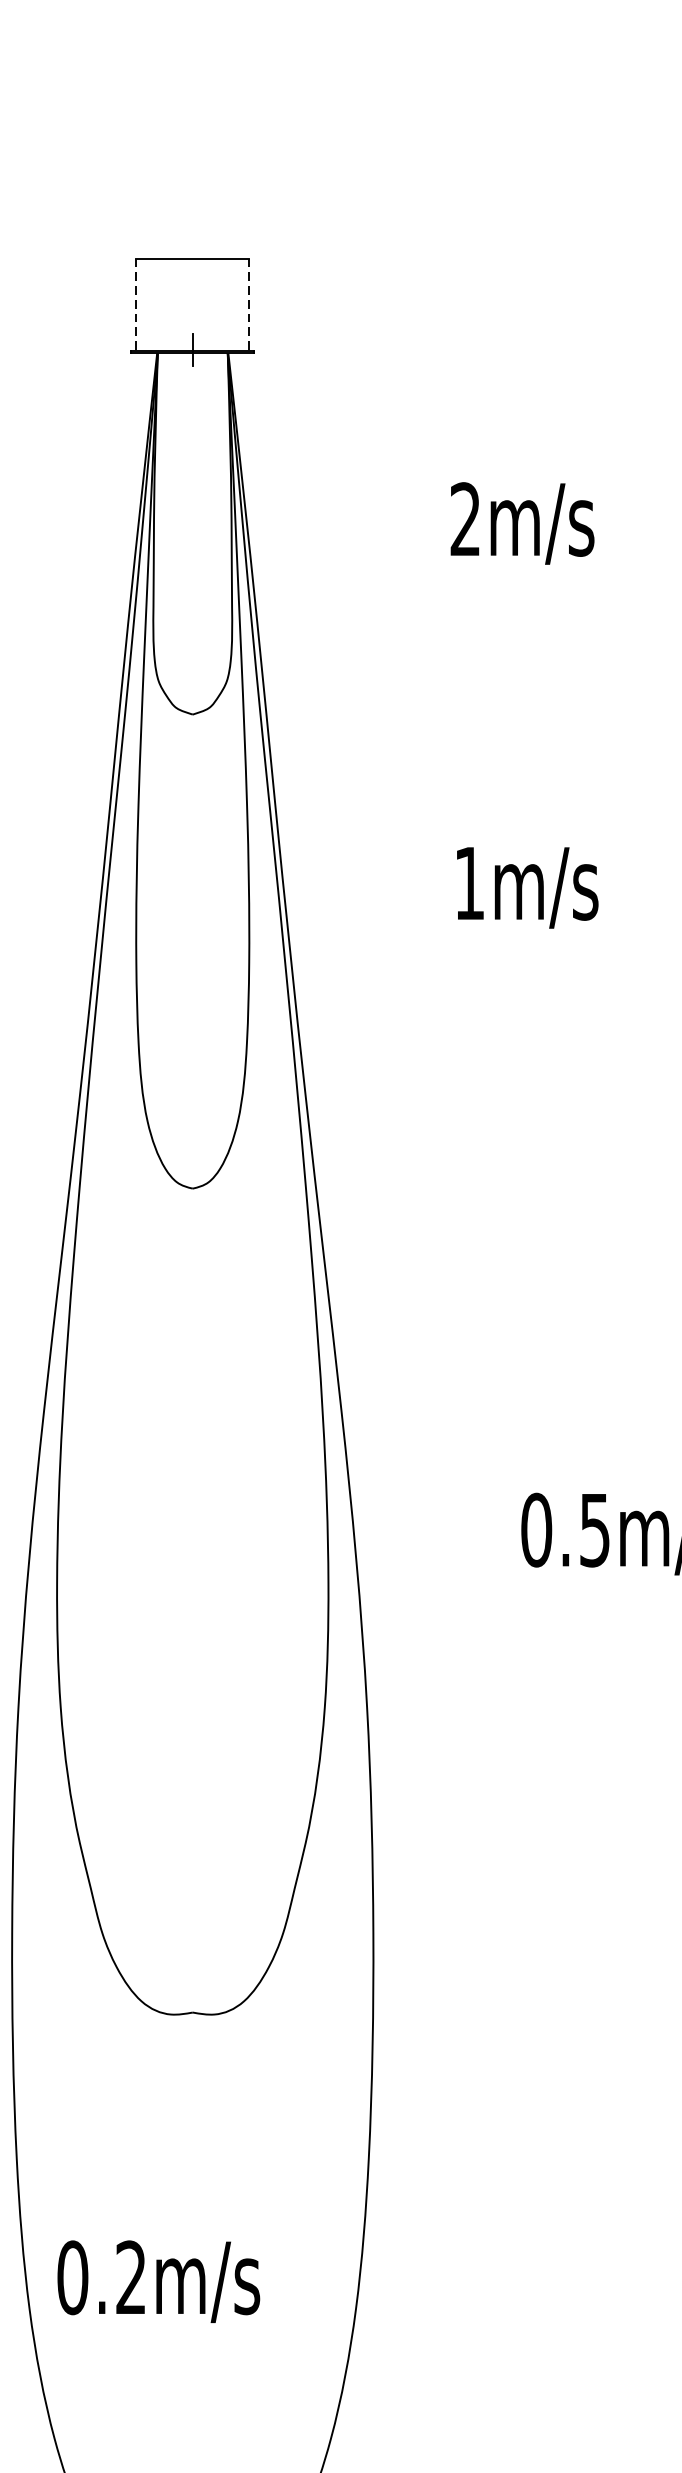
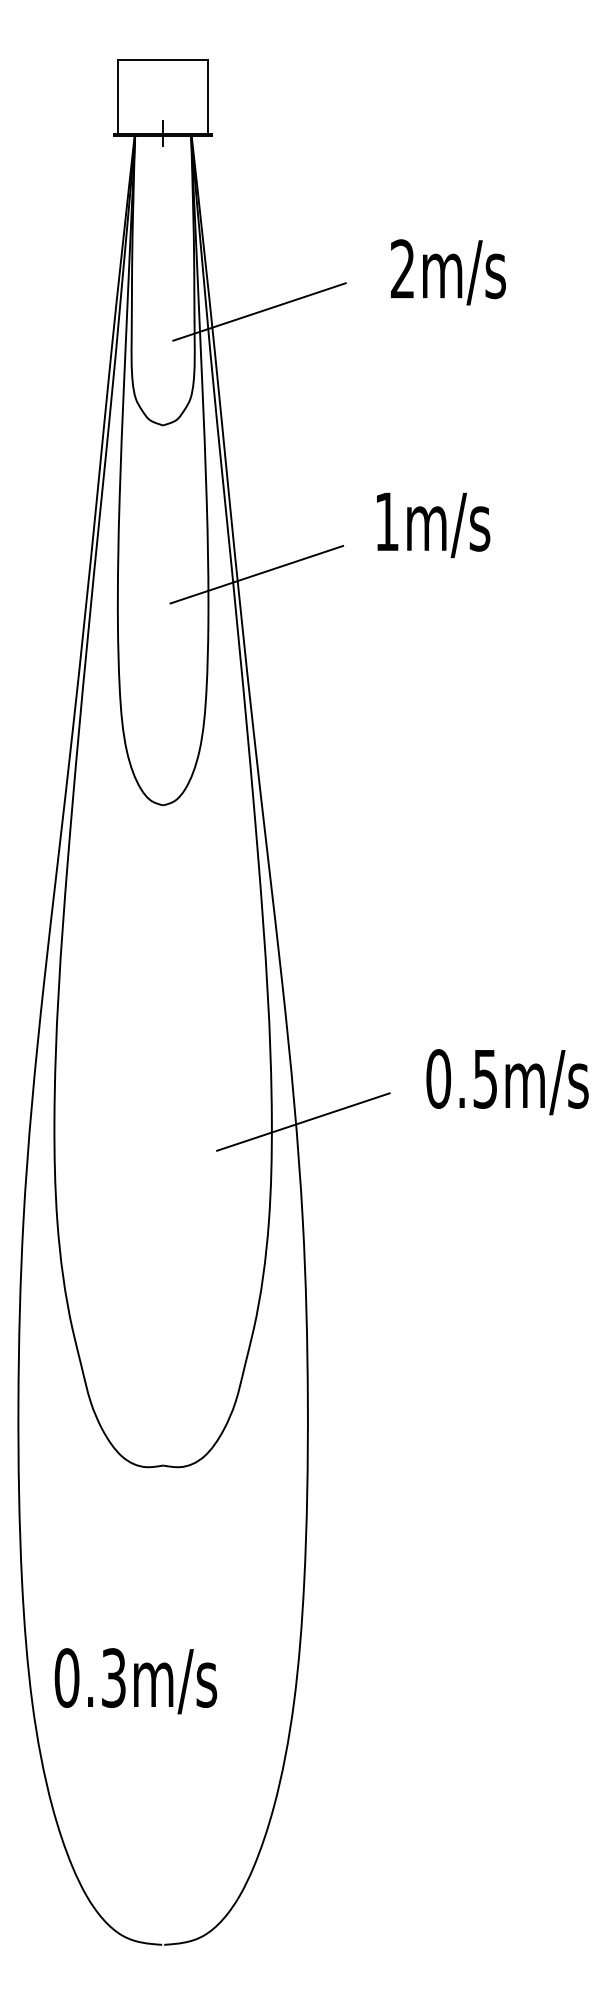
line: (135, 305) -> (117, 97), dashed -> solid
line: (249, 305) -> (208, 97), dashed -> solid
text: (521, 523) -> (447, 272), moved
line: (313, 572) -> (259, 311), added
text: (527, 886) -> (433, 524), moved
line: (309, 900) -> (256, 574), added
line: (367, 1583) -> (303, 1121), added
text: (130, 2278) -> (113, 1678), 0.2m/s -> 0.3m/s

